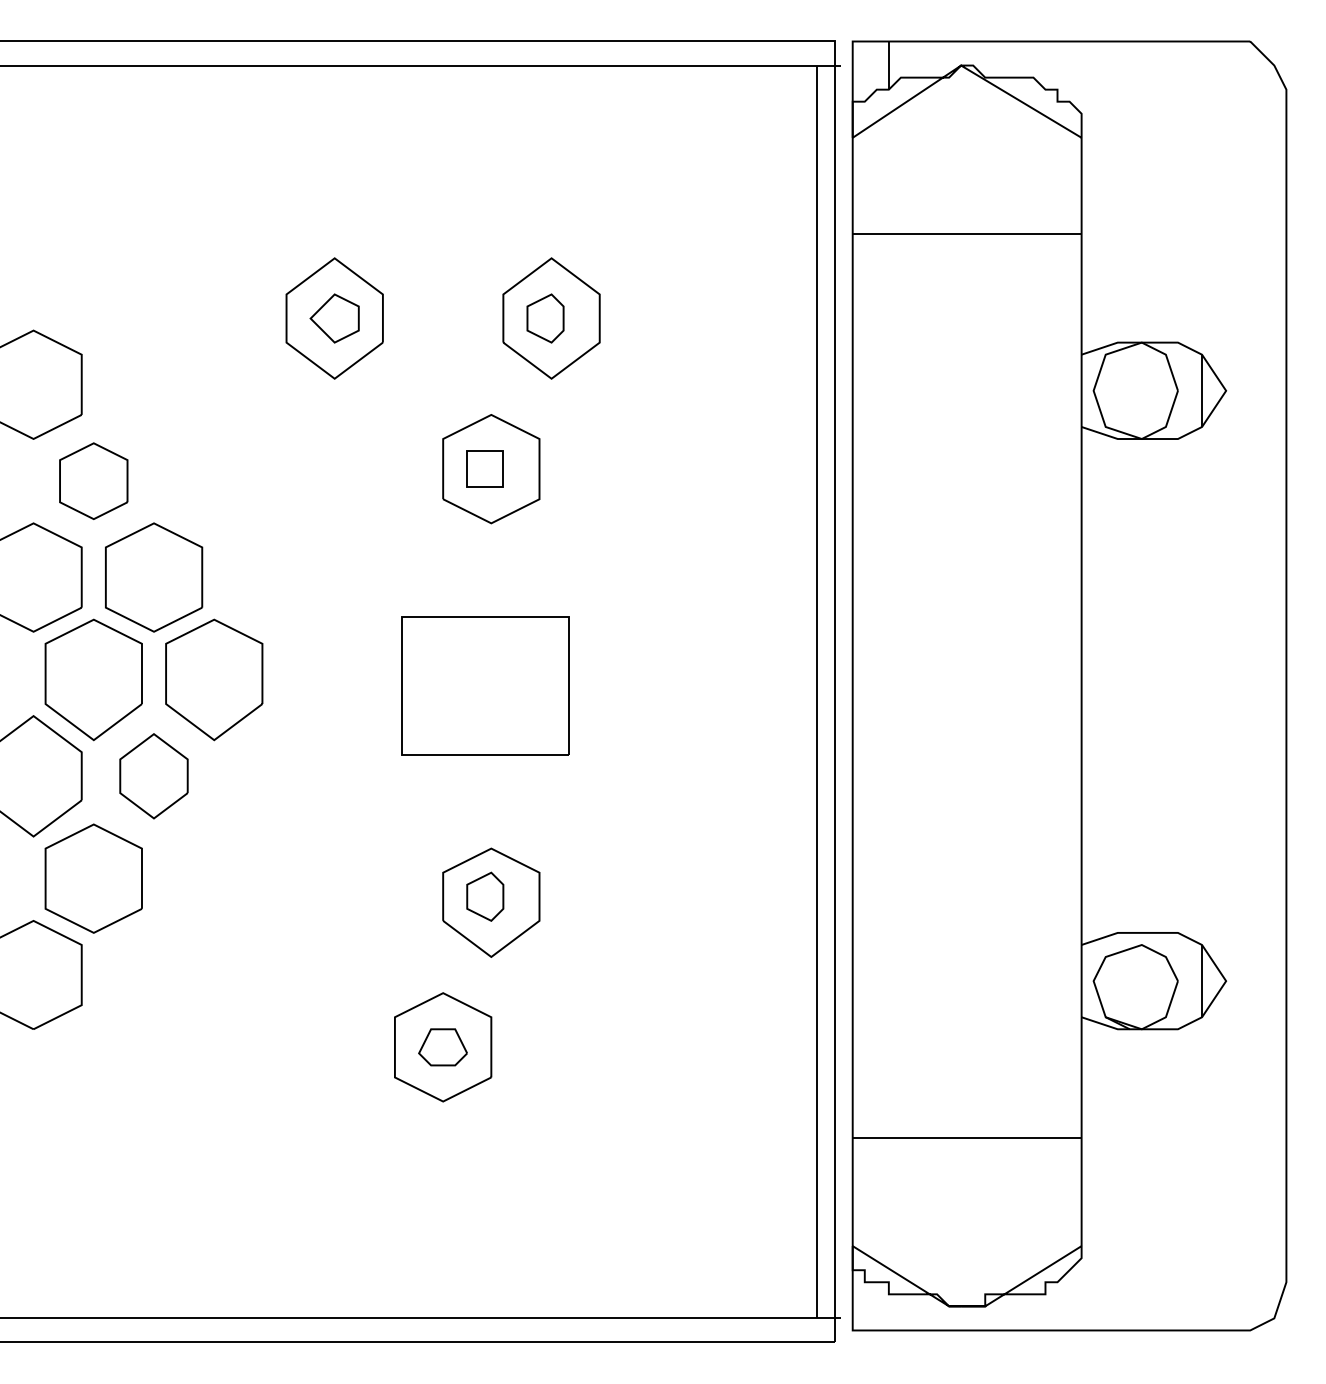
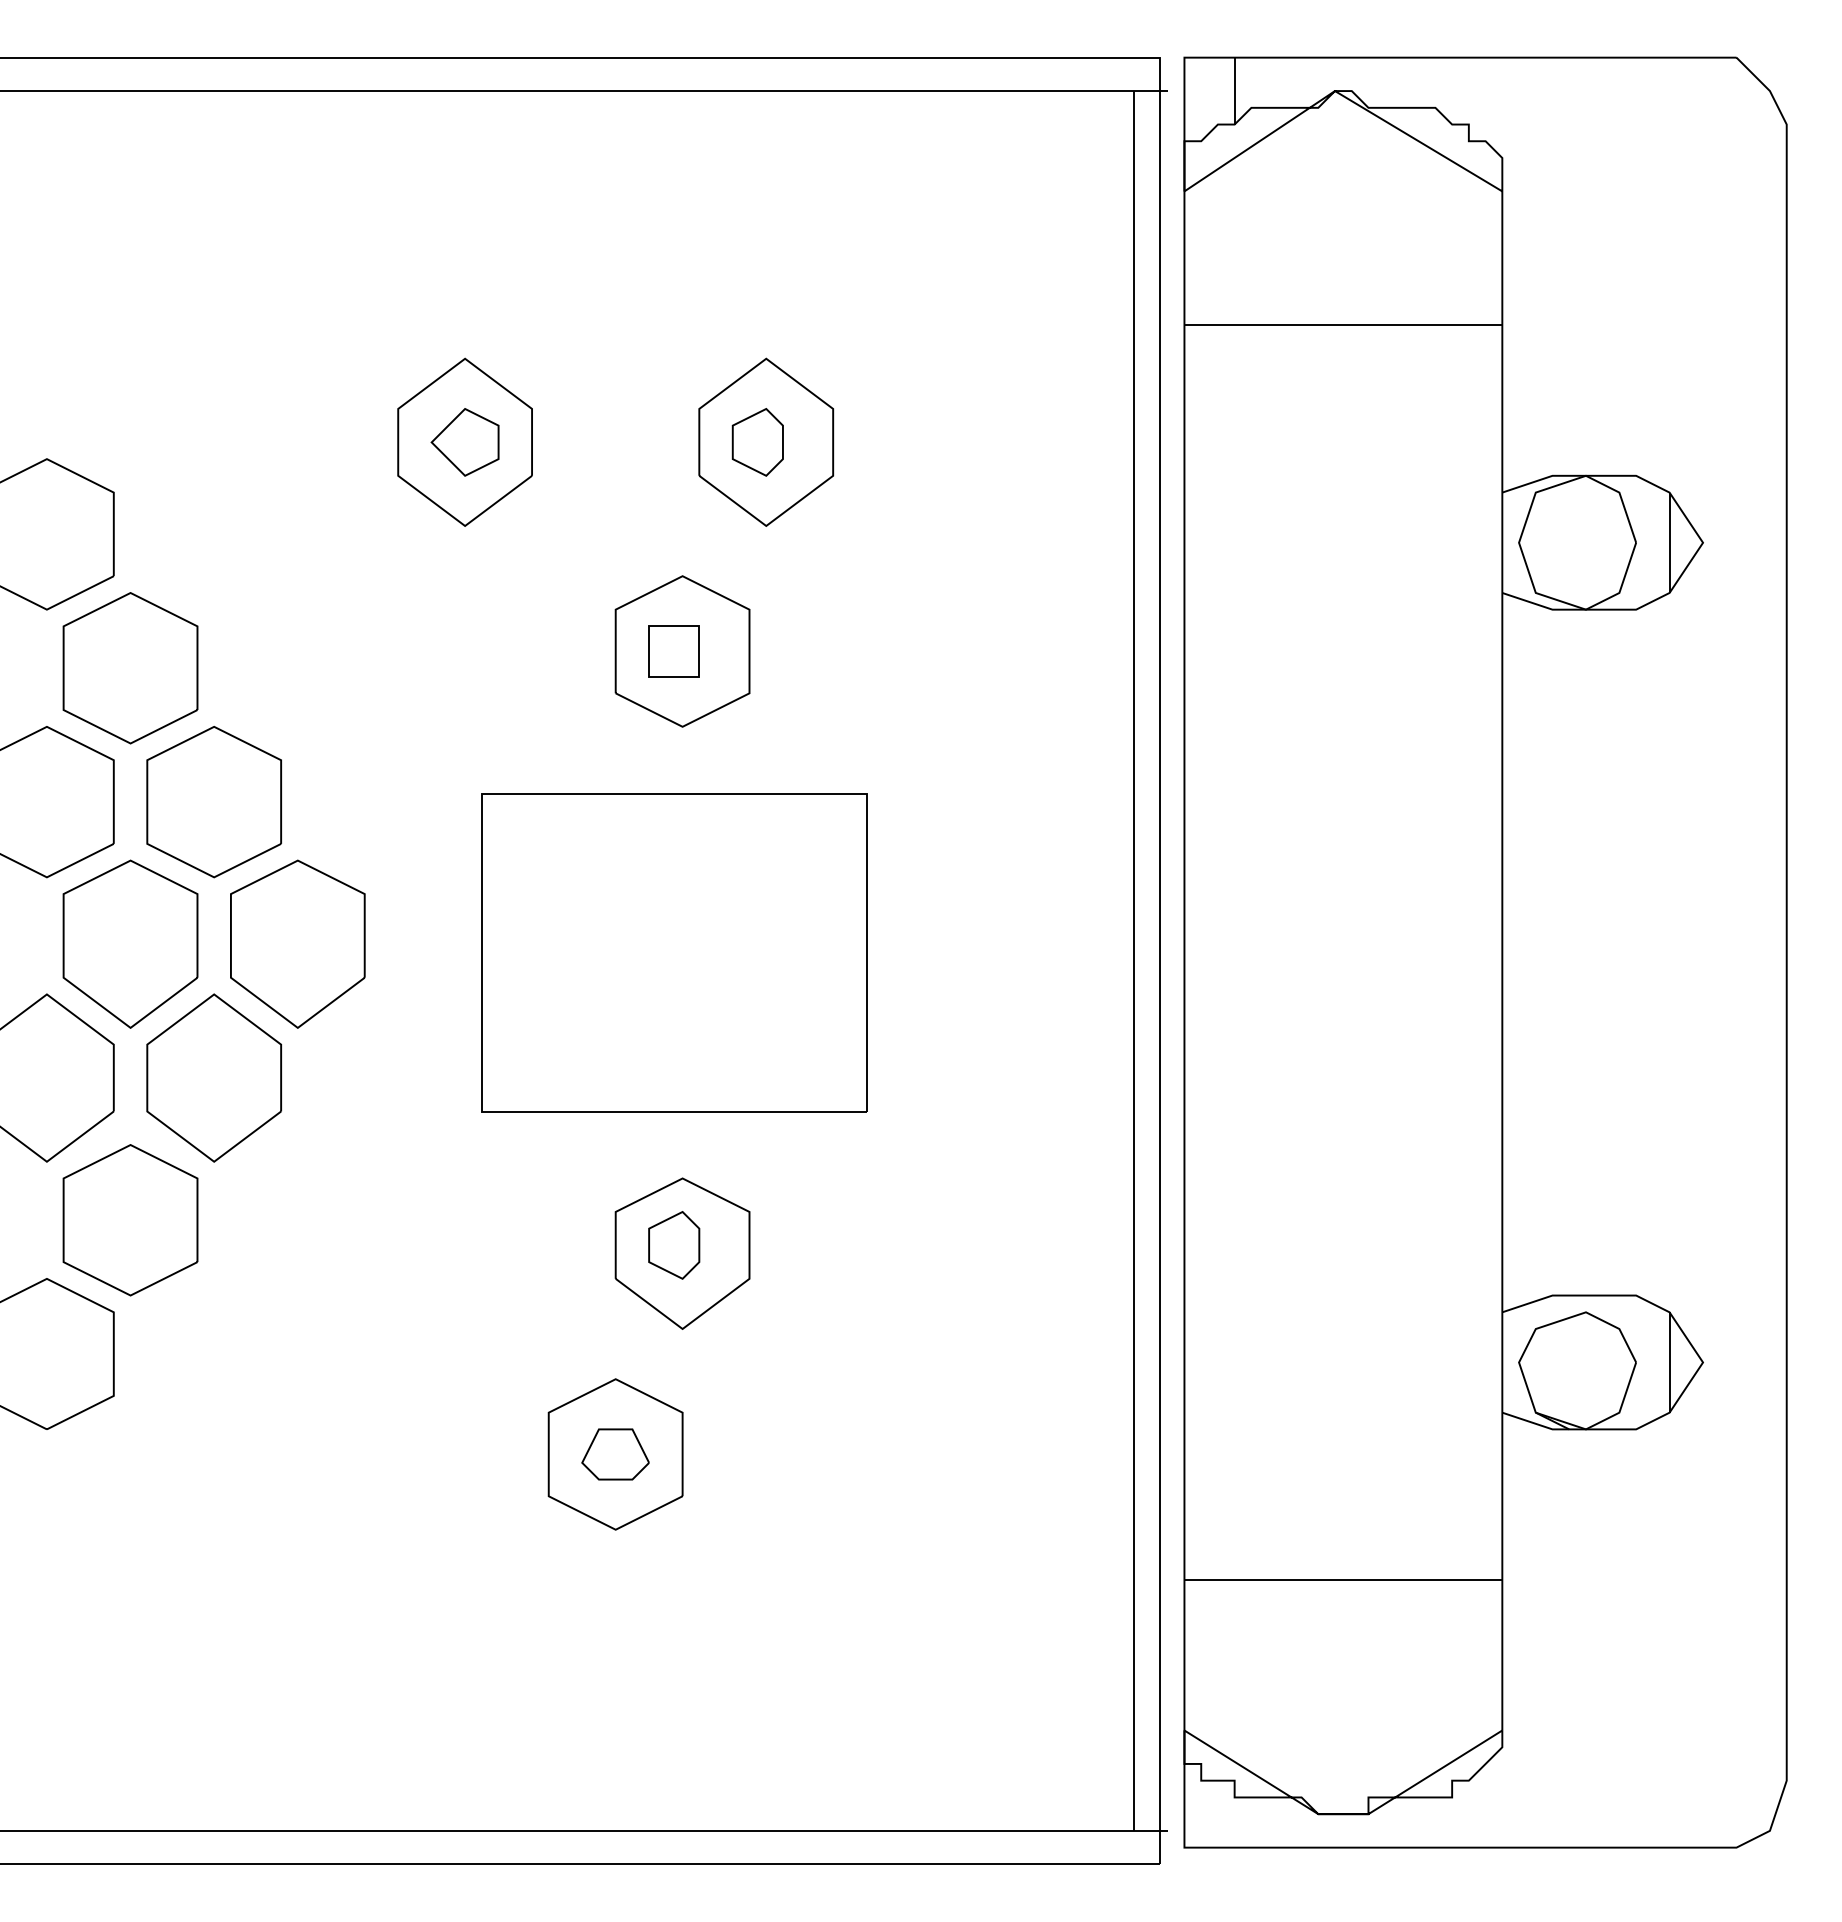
part: (93, 481) -> (130, 668), size x1.43
part: (485, 685) -> (674, 952), size x1.67
part: (153, 775) -> (213, 1077), size x1.43

